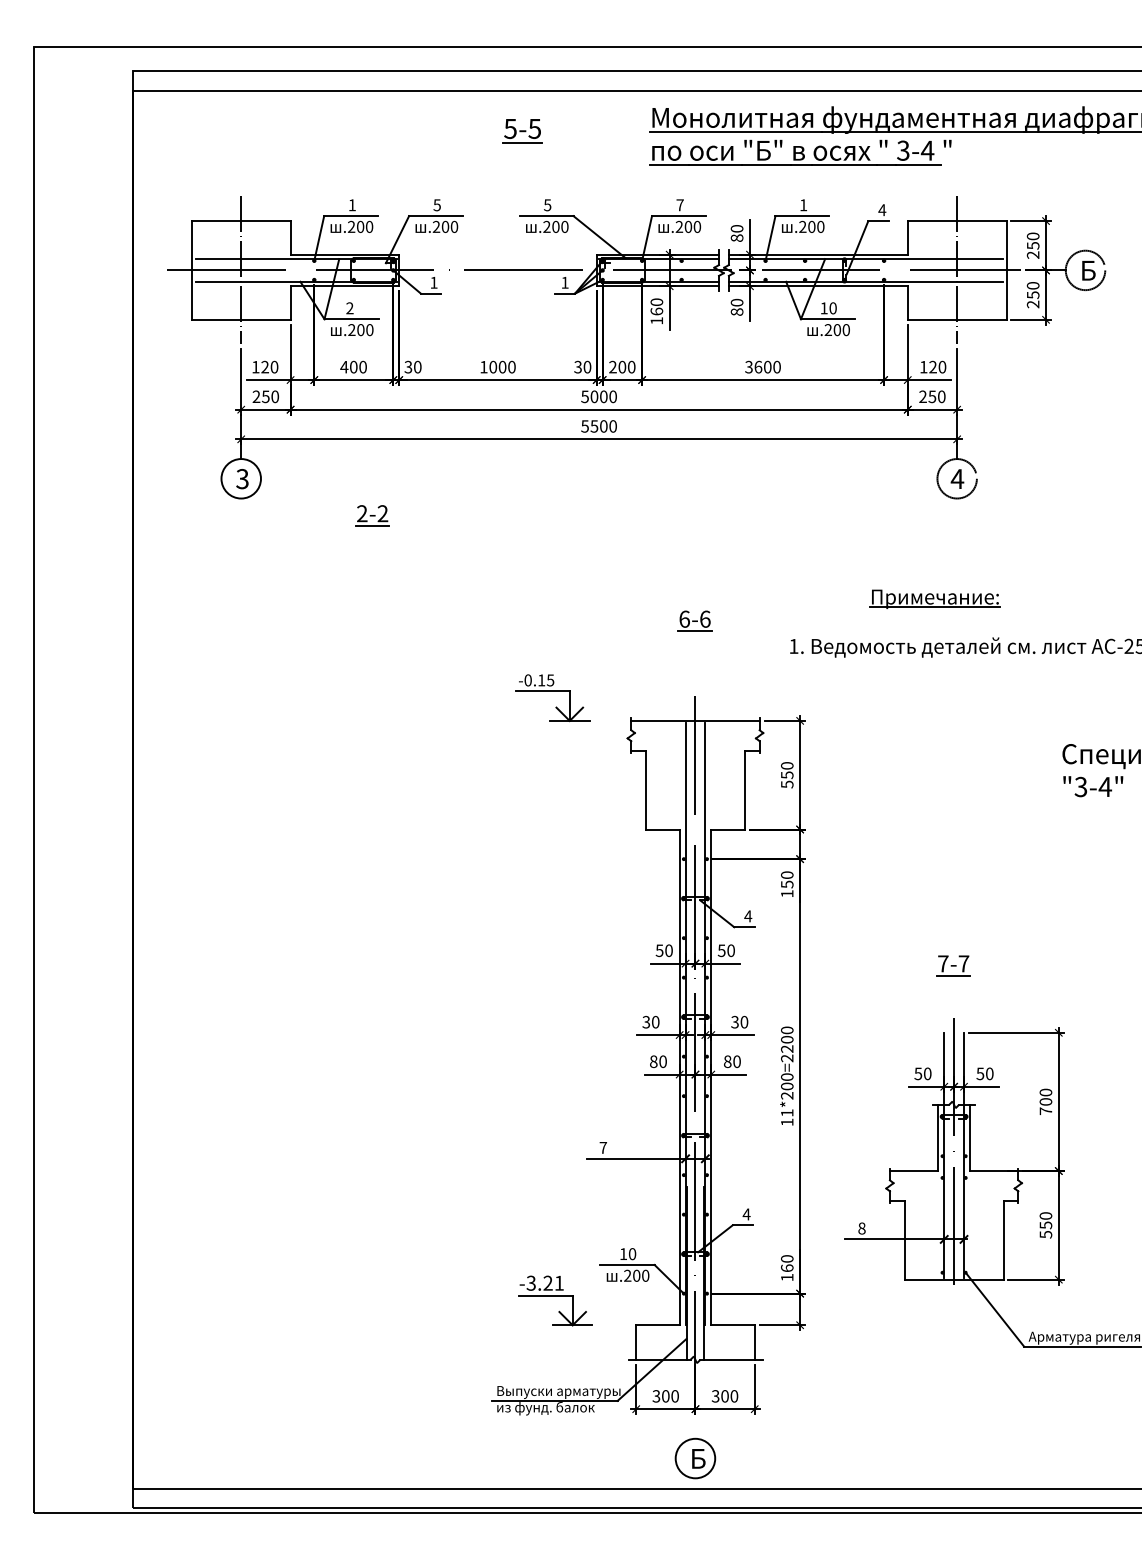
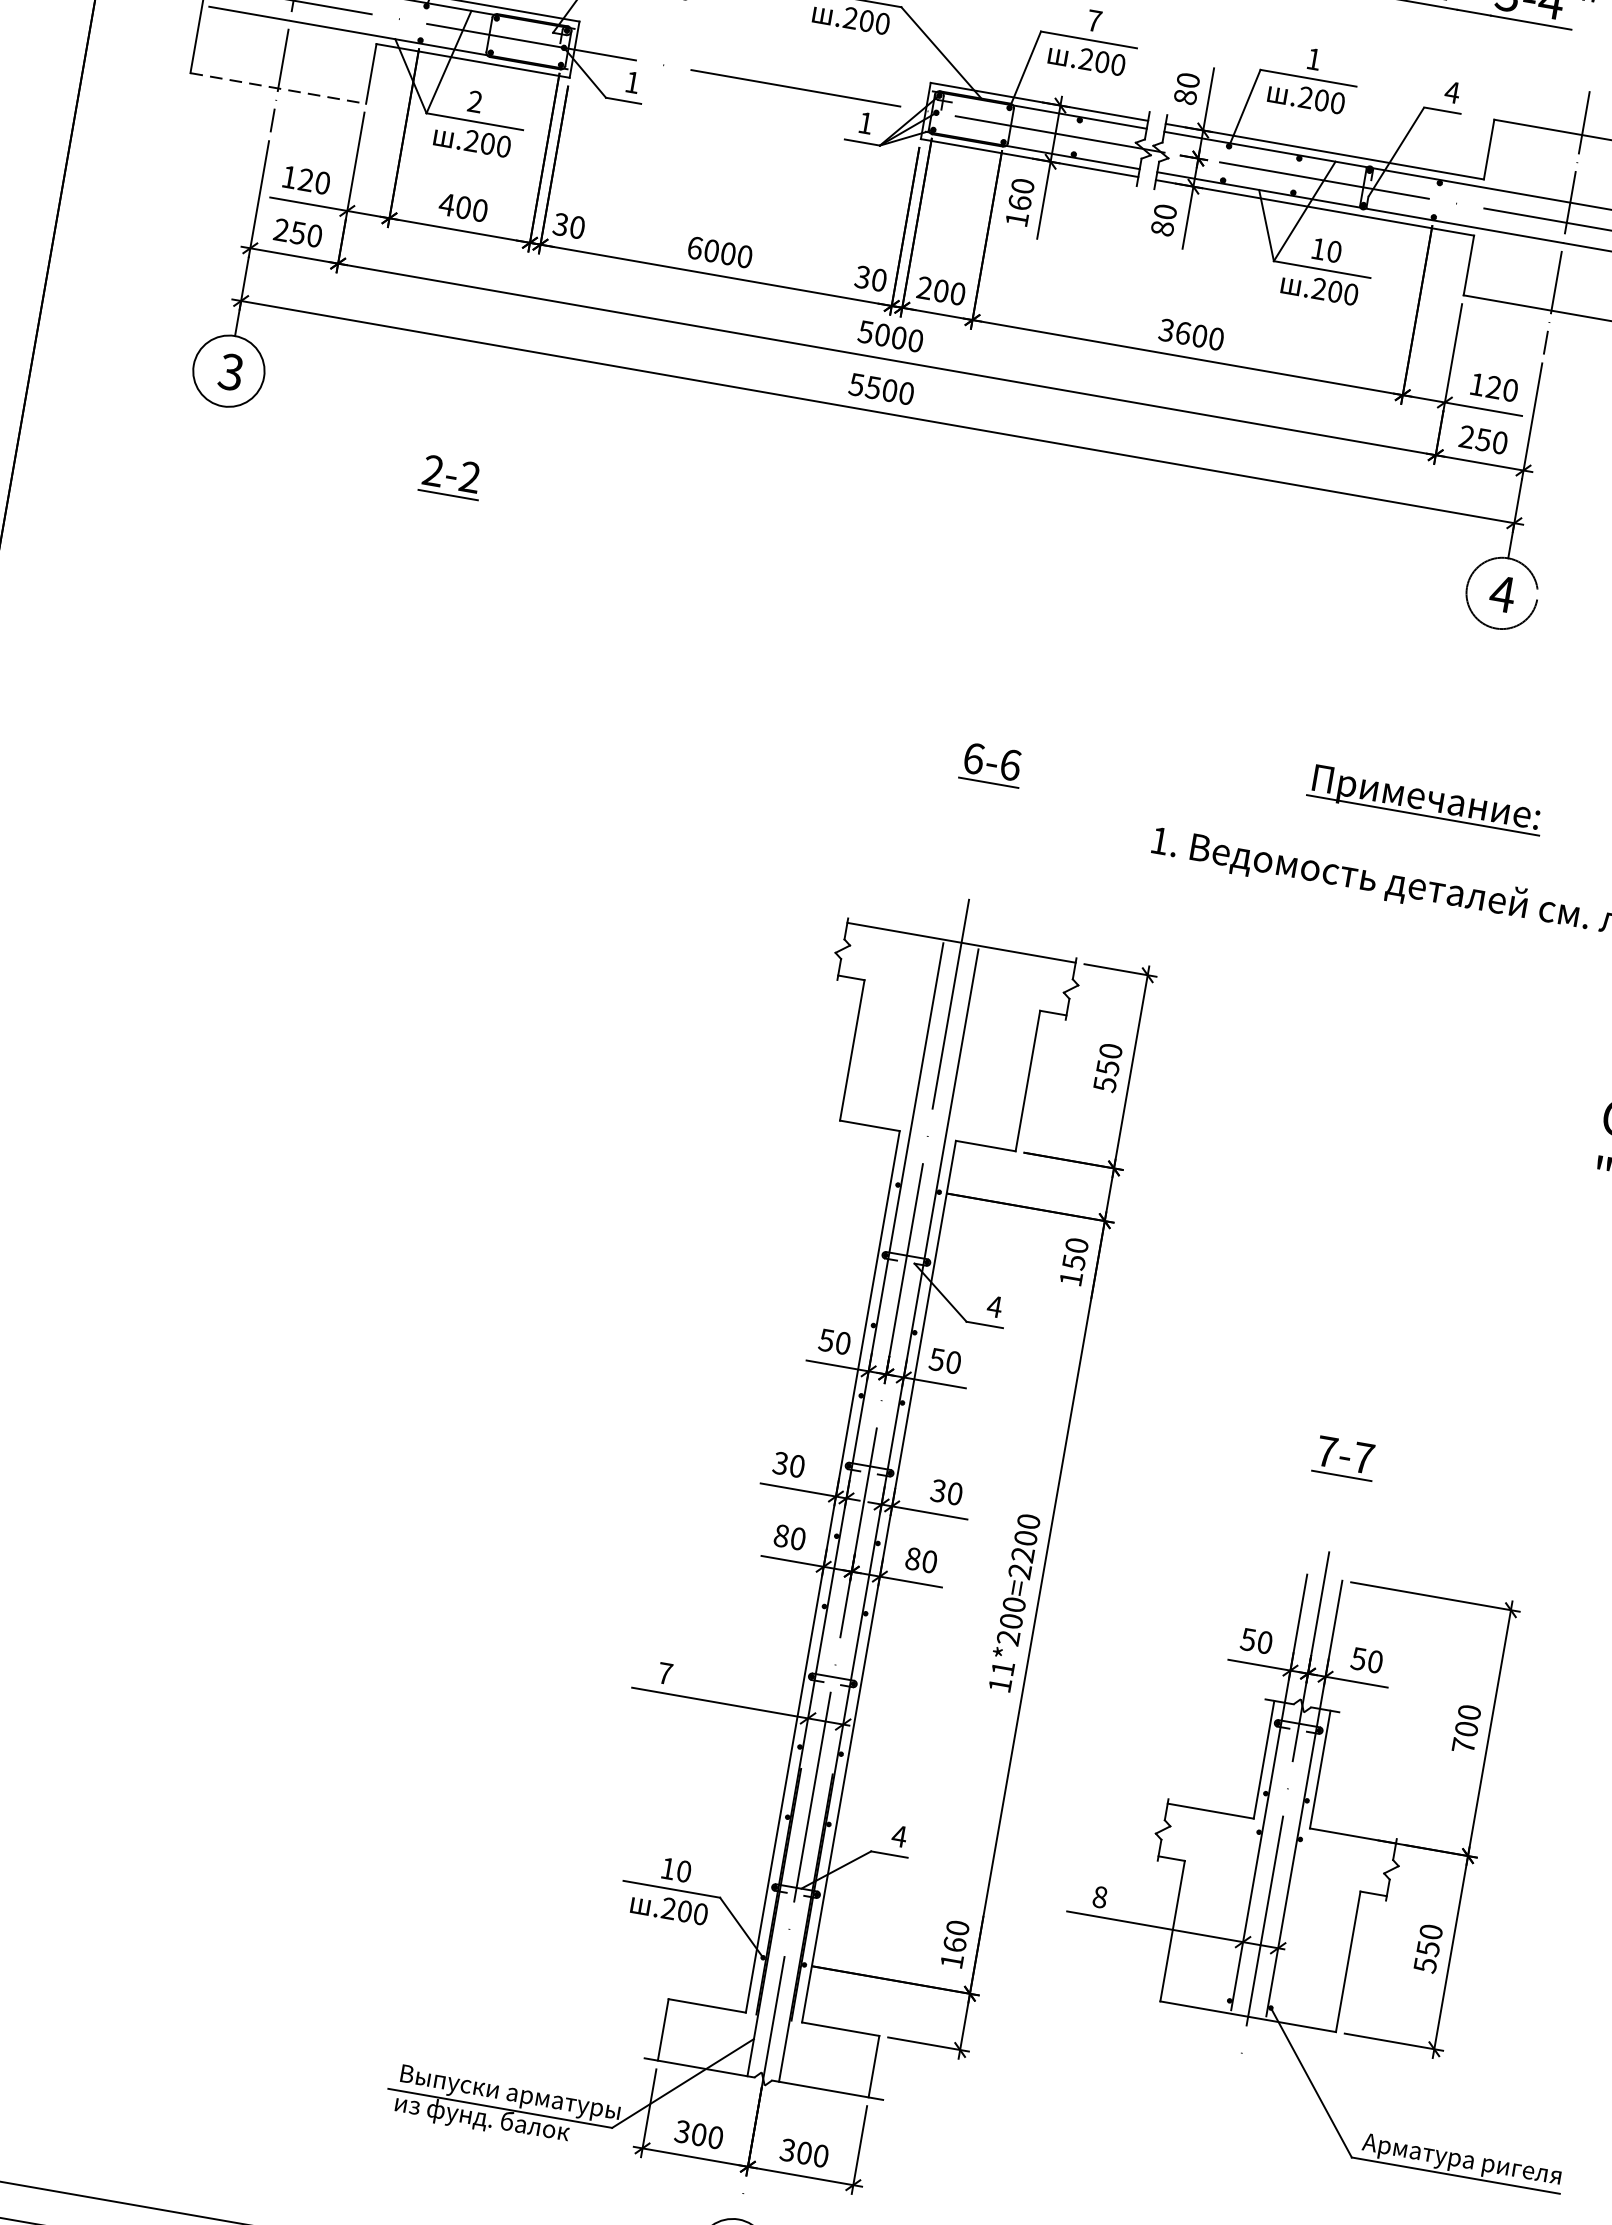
line: (241, 319) -> (278, 87), solid -> dashed
text: (483, 366) -> (694, 246), 1000 -> 6000
part: (552, 691) -> (716, 846), removed
part: (555, 1300) -> (532, 1930), removed

